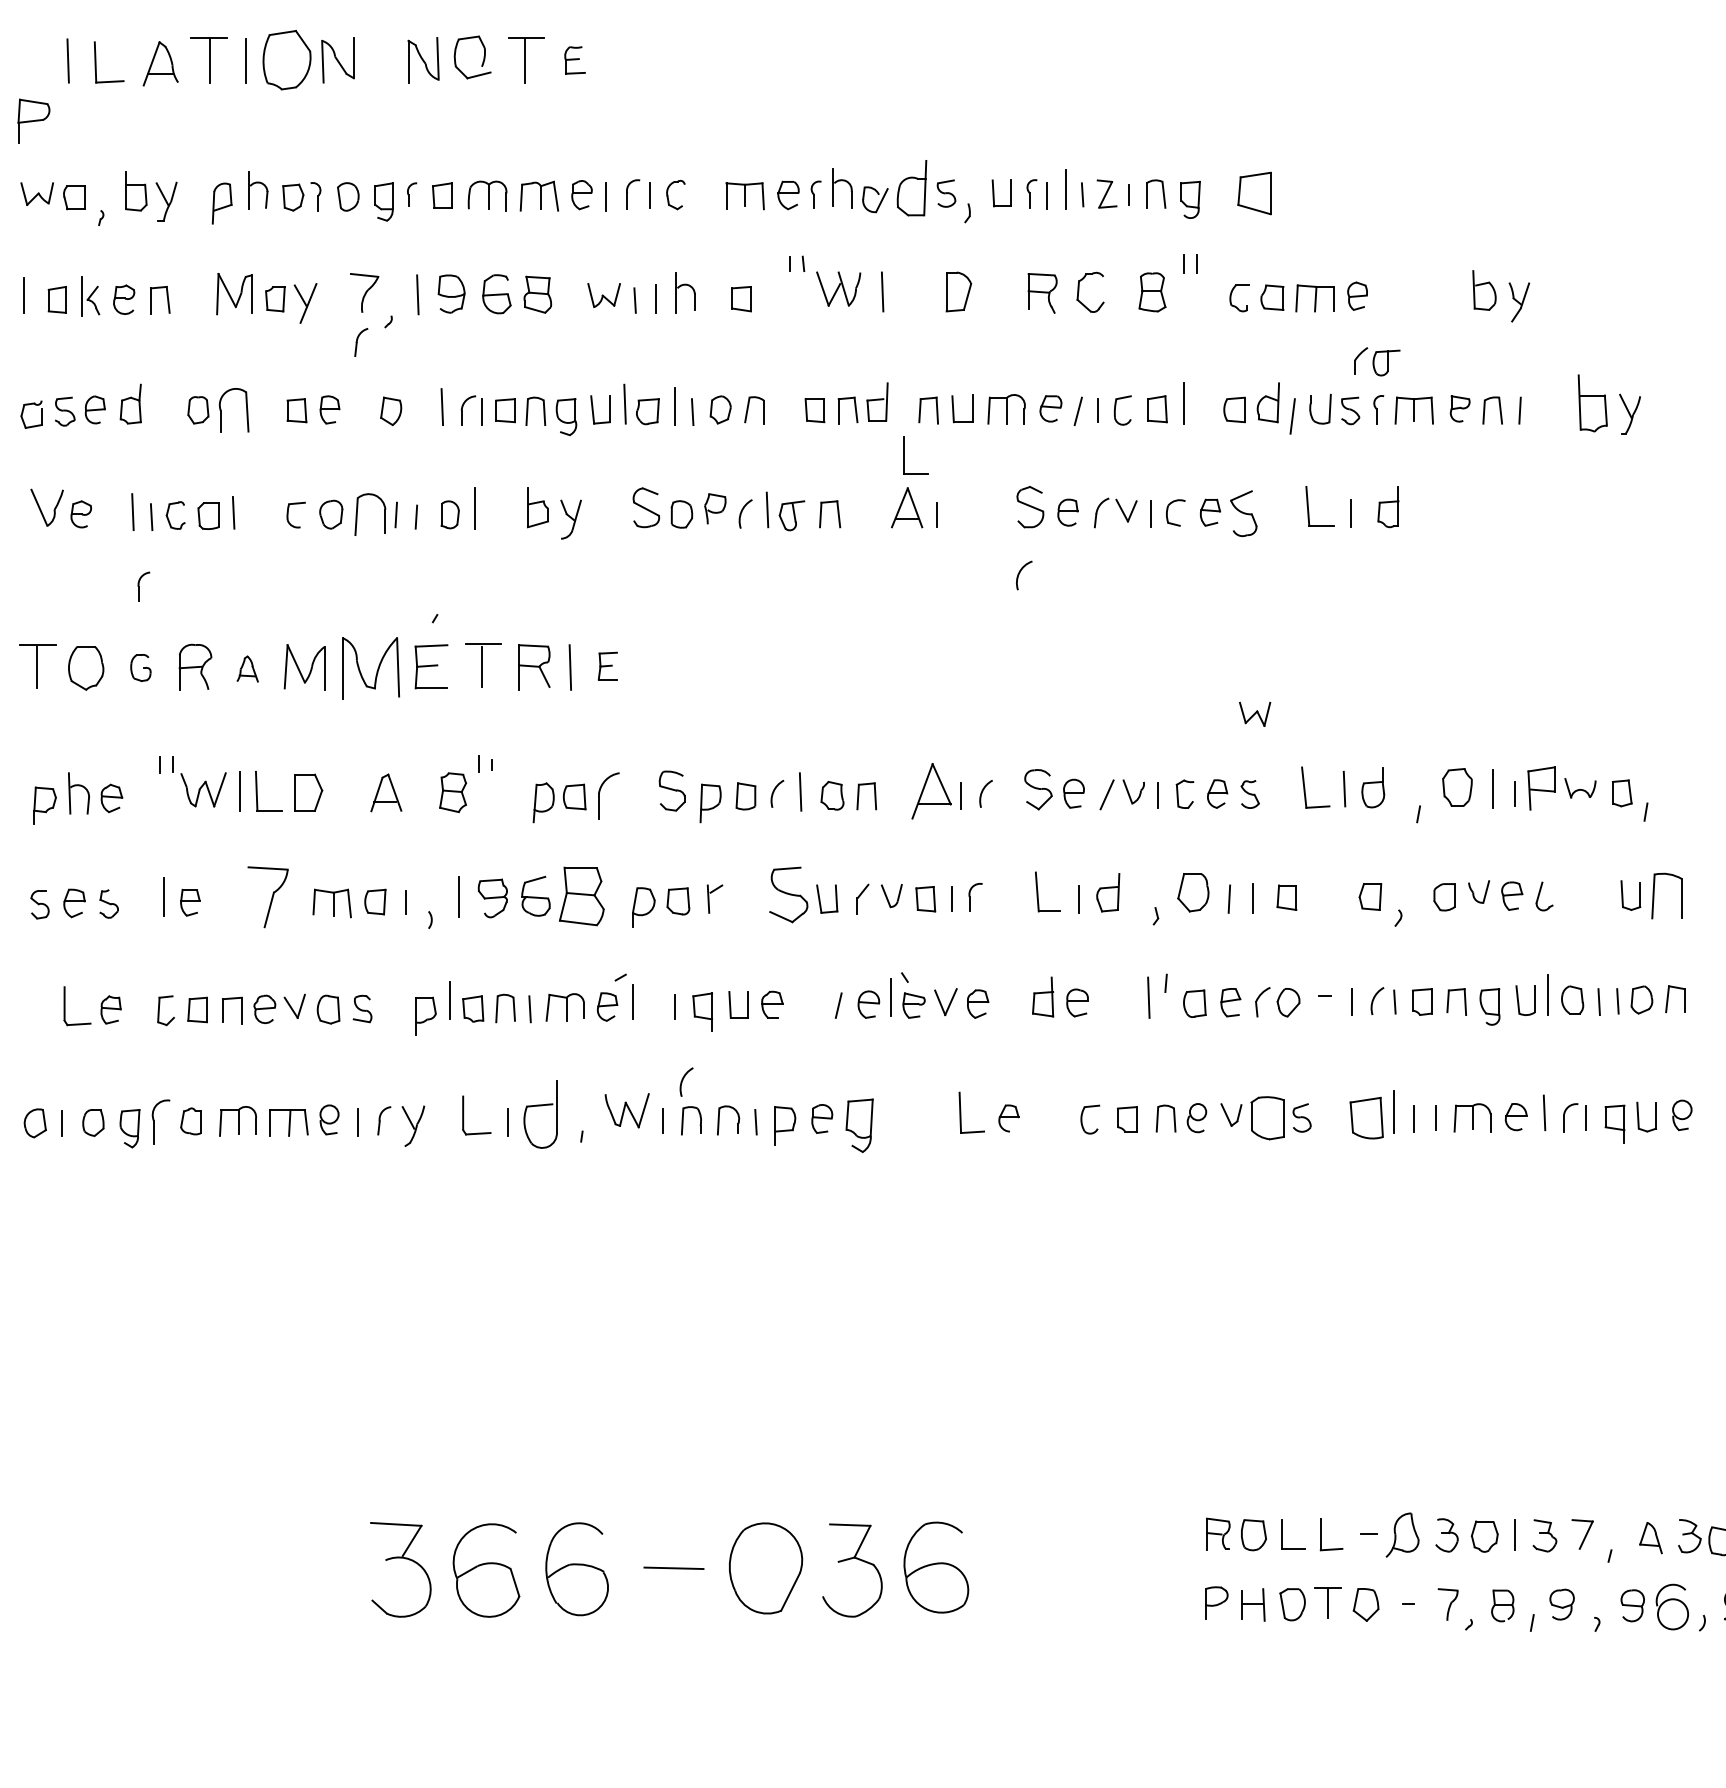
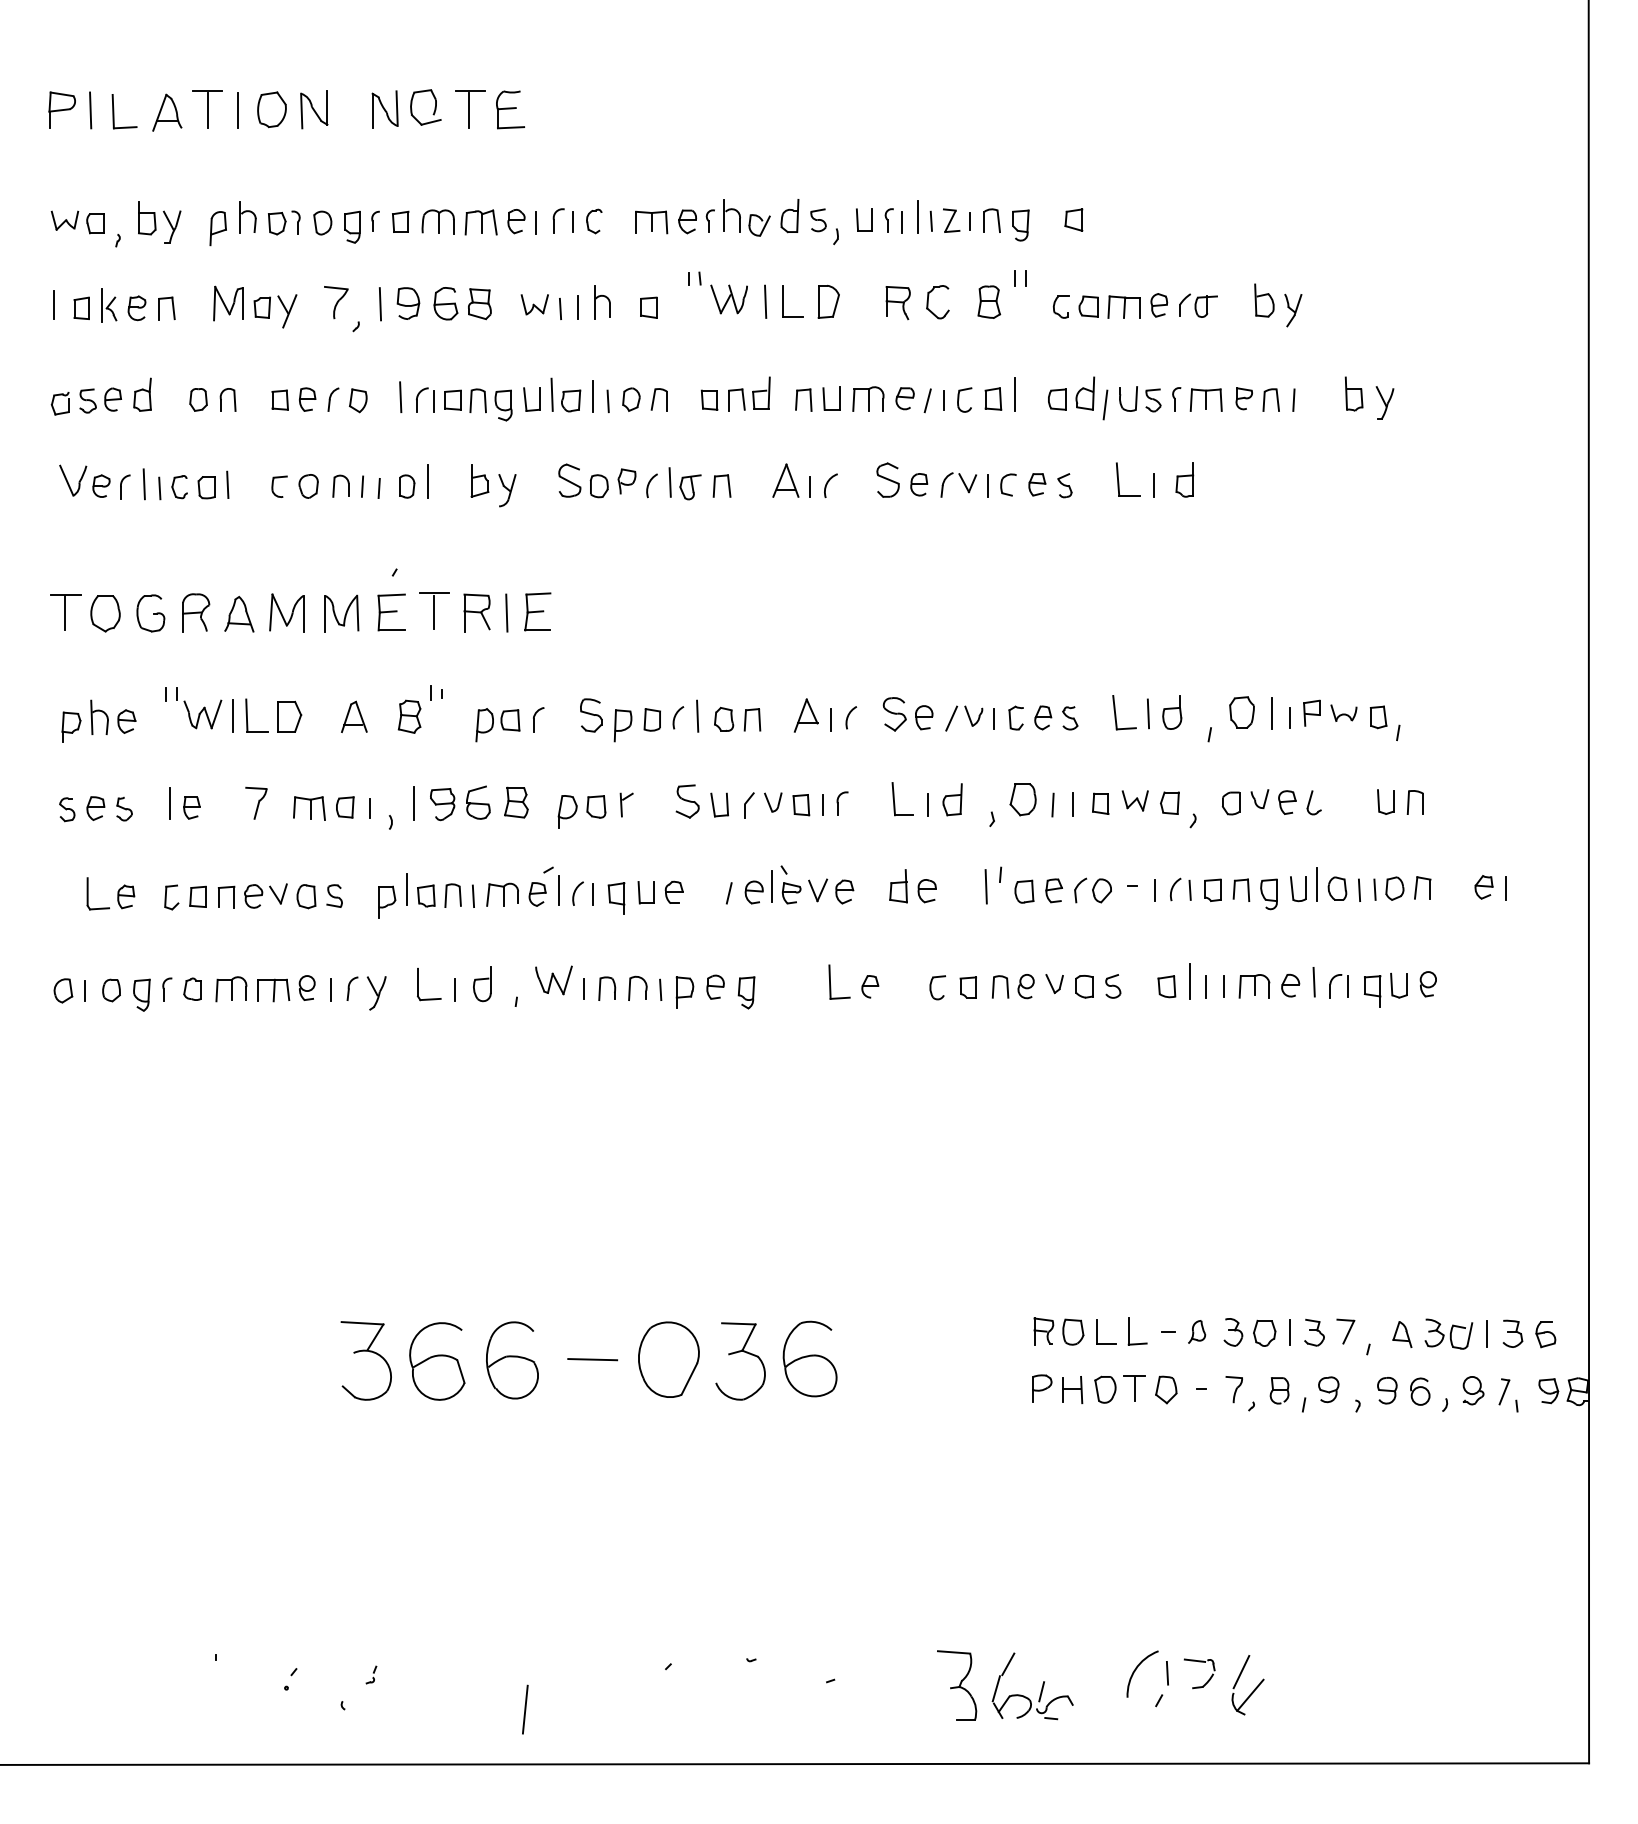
part: (286, 59) -> (271, 109), size x0.71
part: (574, 59) -> (510, 109), size x1.67
part: (33, 120) -> (61, 109), moved
part: (911, 188) -> (789, 216), size x0.71
part: (1254, 192) -> (1073, 219), size x0.62
part: (361, 342) -> (333, 399), moved
part: (1377, 361) -> (1198, 305), moved
part: (1591, 402) -> (1353, 393), size x0.71
part: (233, 409) -> (227, 399), size x0.62
part: (904, 455) -> (783, 301), moved
part: (369, 513) -> (340, 485), size x0.62
part: (1243, 513) -> (1064, 485), size x0.62
arc: (1020, 573) -> (827, 484), moved
part: (144, 585) -> (125, 486), moved
part: (607, 665) -> (537, 611), size x1.67
part: (140, 668) -> (150, 613), size x1.67
part: (370, 668) -> (341, 613), size x0.71
part: (247, 669) -> (239, 614), size x1.67
part: (1254, 713) -> (1134, 800), moved
part: (1541, 787) -> (1311, 712), size x0.71
part: (930, 791) -> (805, 715), size x0.71
part: (608, 795) -> (538, 719), size x0.62
part: (788, 894) -> (687, 801), size x0.71
part: (268, 896) -> (256, 802), size x0.62
part: (582, 896) -> (516, 802), size x0.62
part: (1665, 896) -> (1414, 802), size x0.62
arc: (683, 1081) -> (575, 893), moved
part: (541, 1115) -> (482, 984), size x0.62
part: (1267, 1118) -> (1084, 986), size x0.62
part: (1366, 1118) -> (1166, 986), size x0.62
part: (160, 1121) -> (167, 989), size x0.62
part: (859, 1125) -> (746, 992), size x0.71
part: (1403, 1534) -> (1197, 1331), size x0.62
part: (1672, 1606) -> (1420, 1391), size x0.71

